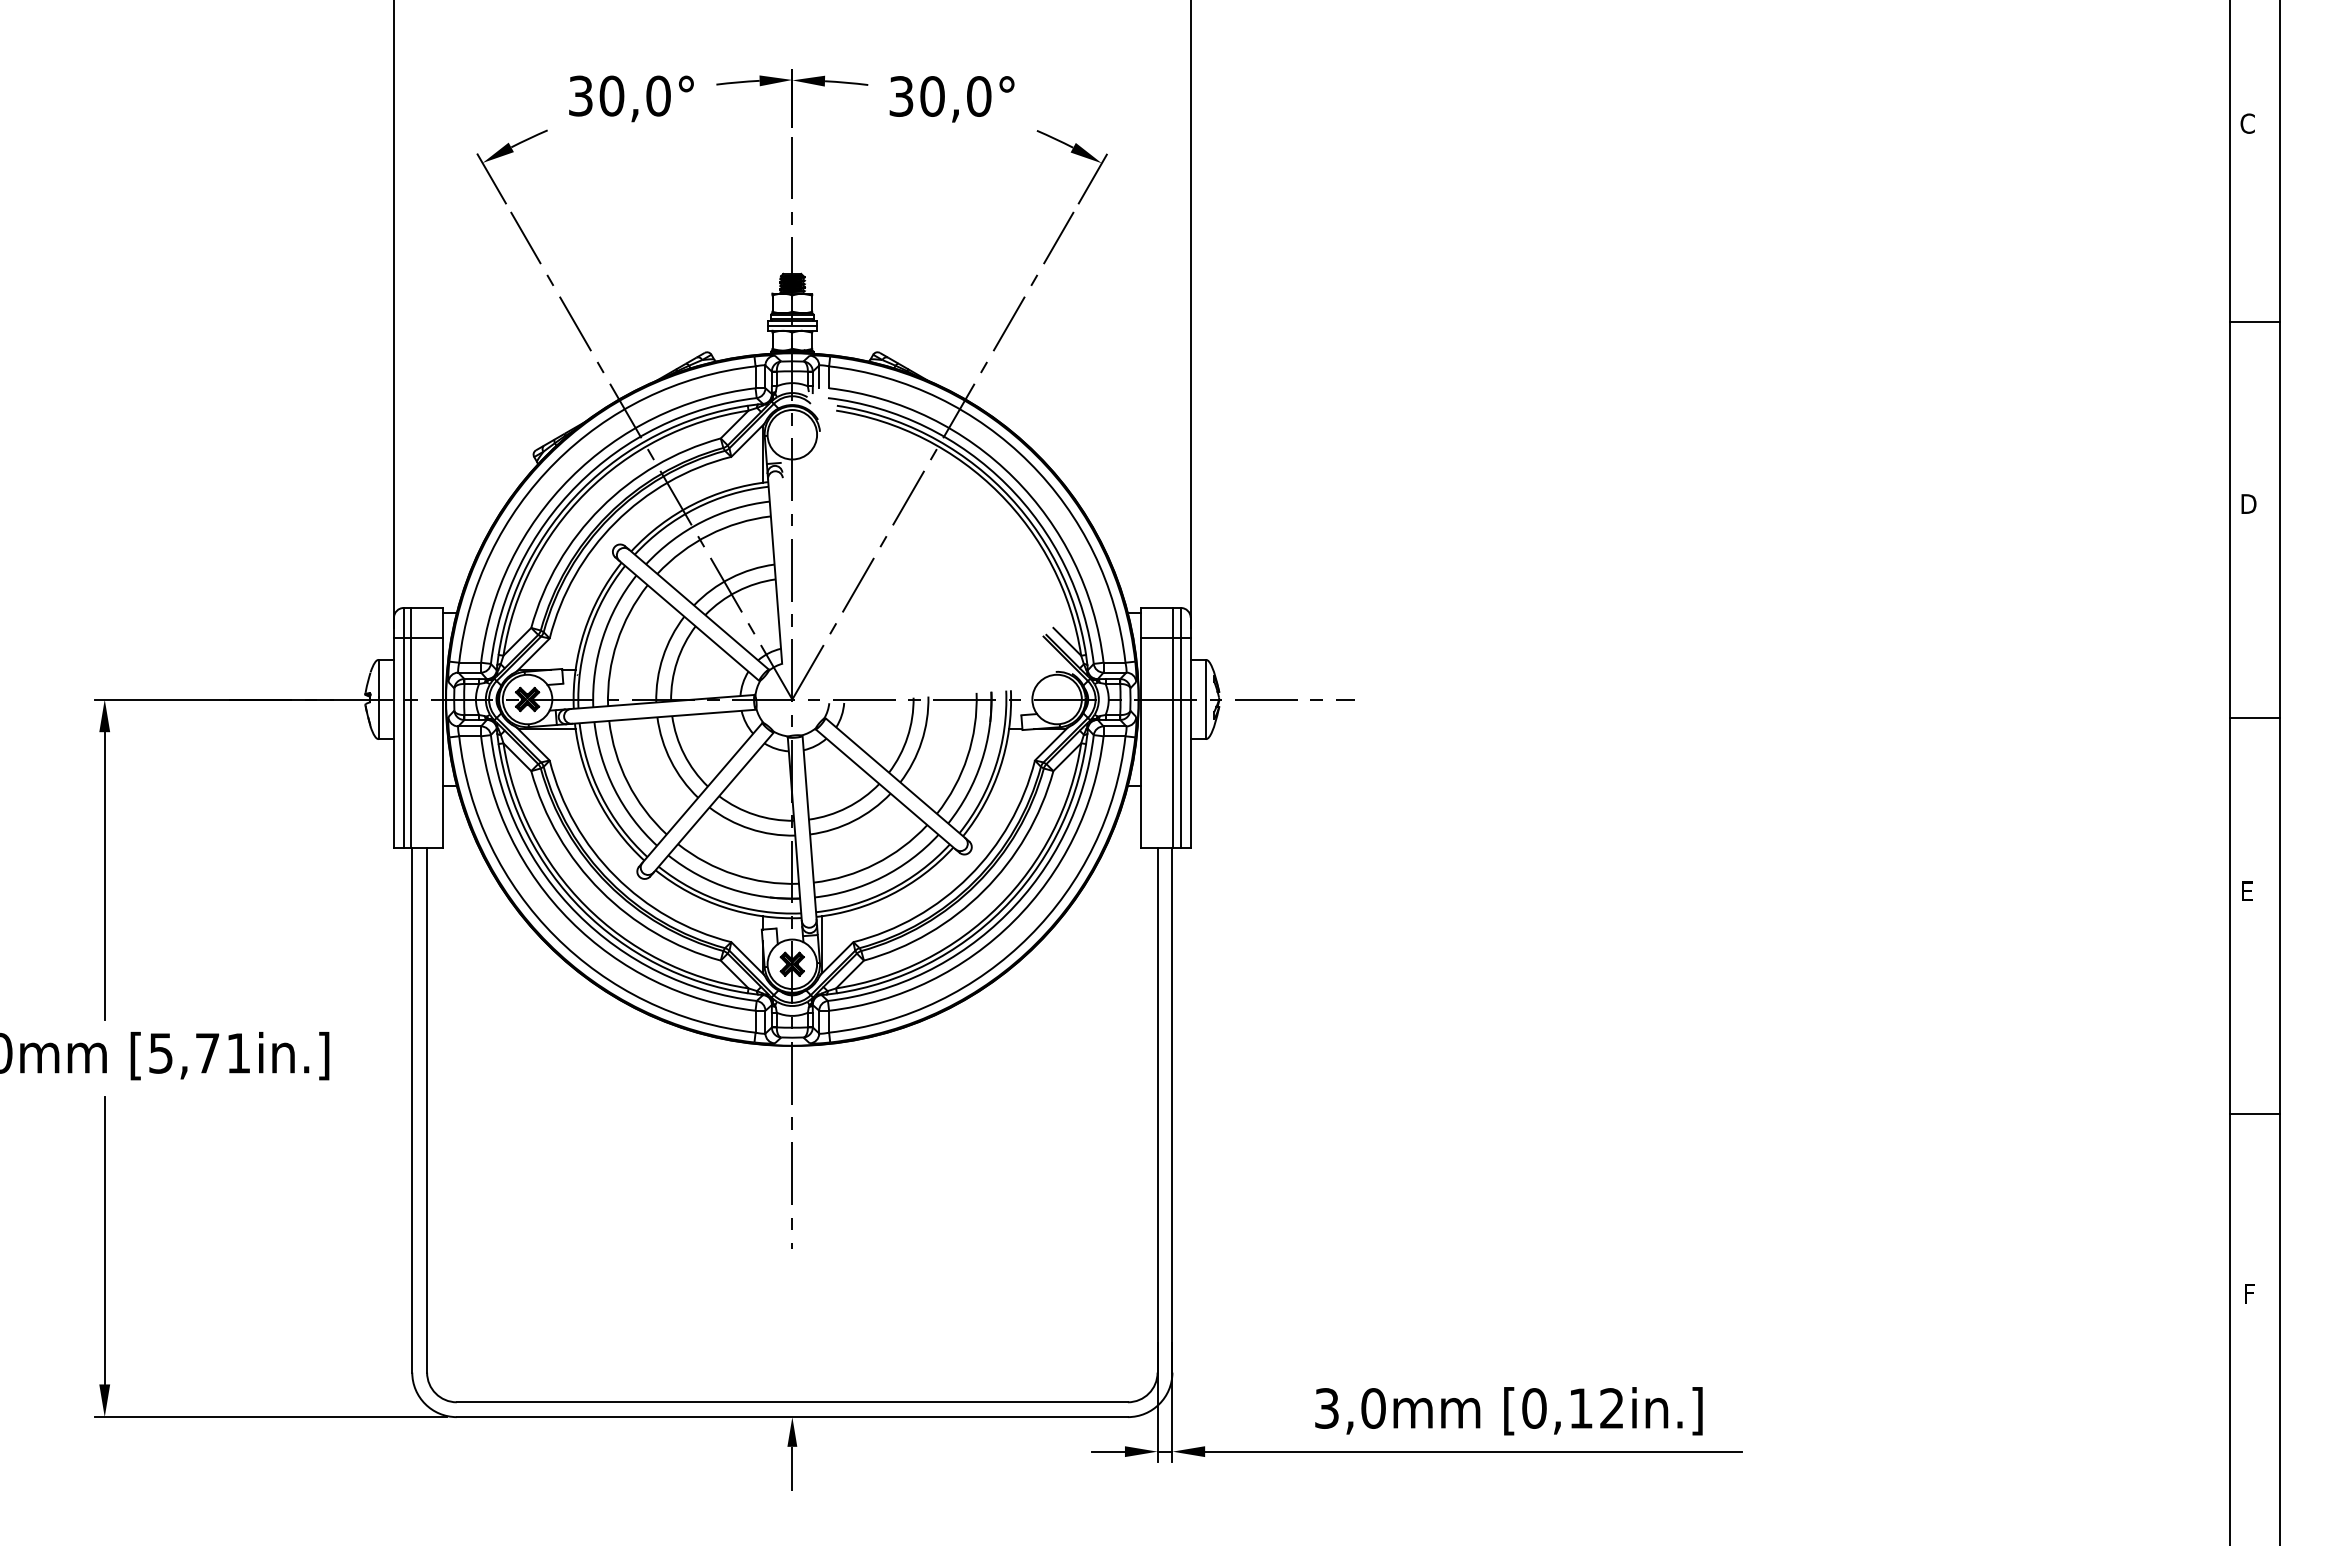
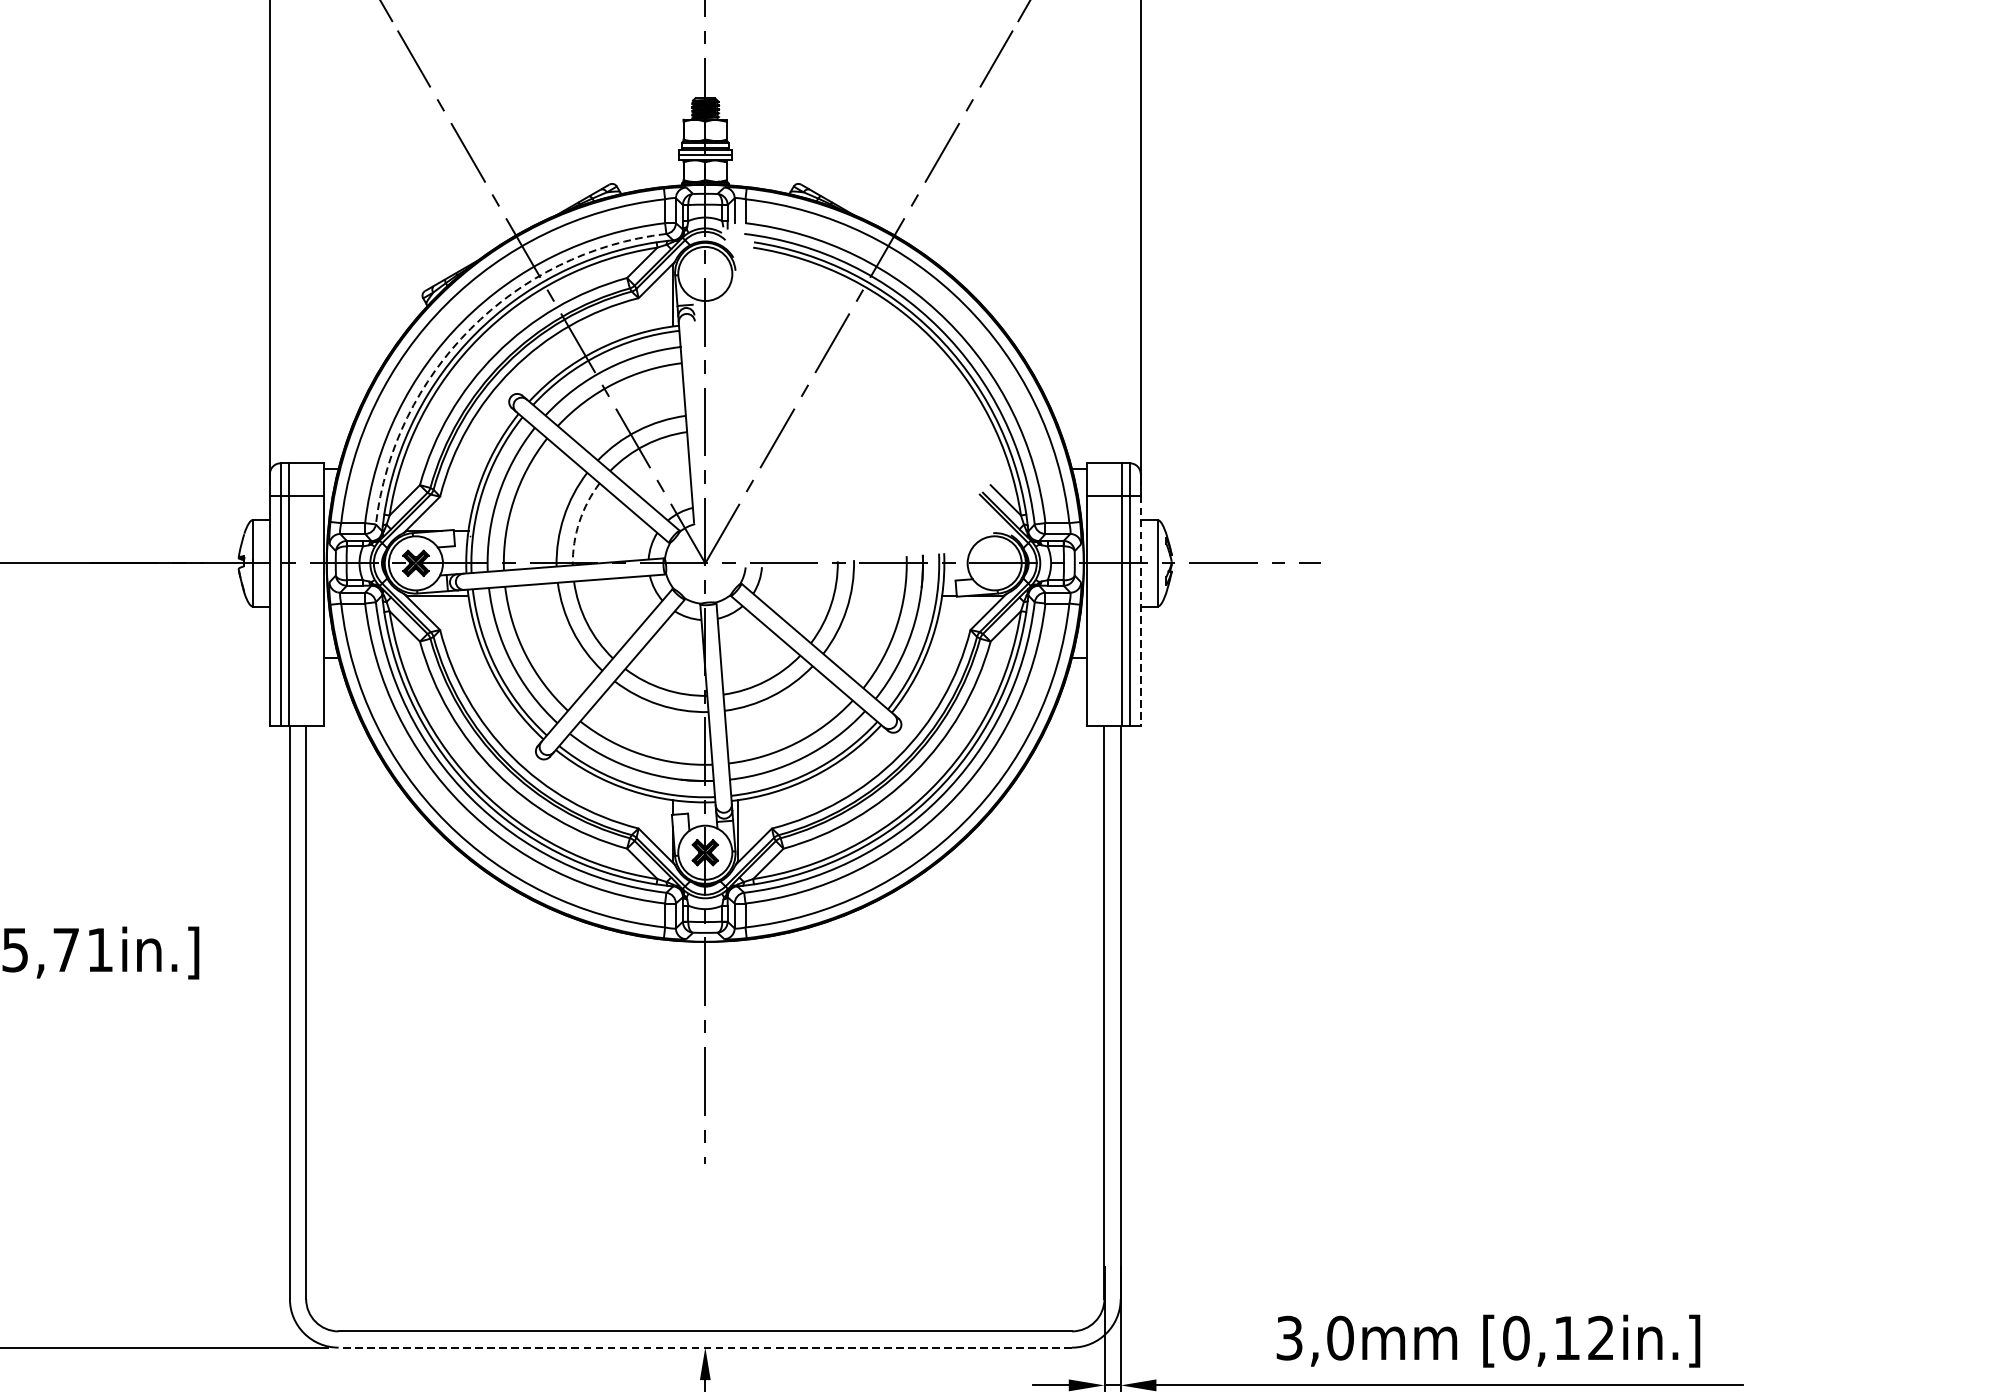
arc: (577, 484) -> (470, 328), solid -> dashed
arc: (677, 661) -> (579, 521), solid -> dashed
line: (1190, 743) -> (1140, 611), solid -> dashed
line: (792, 1417) -> (705, 1348), solid -> dashed

